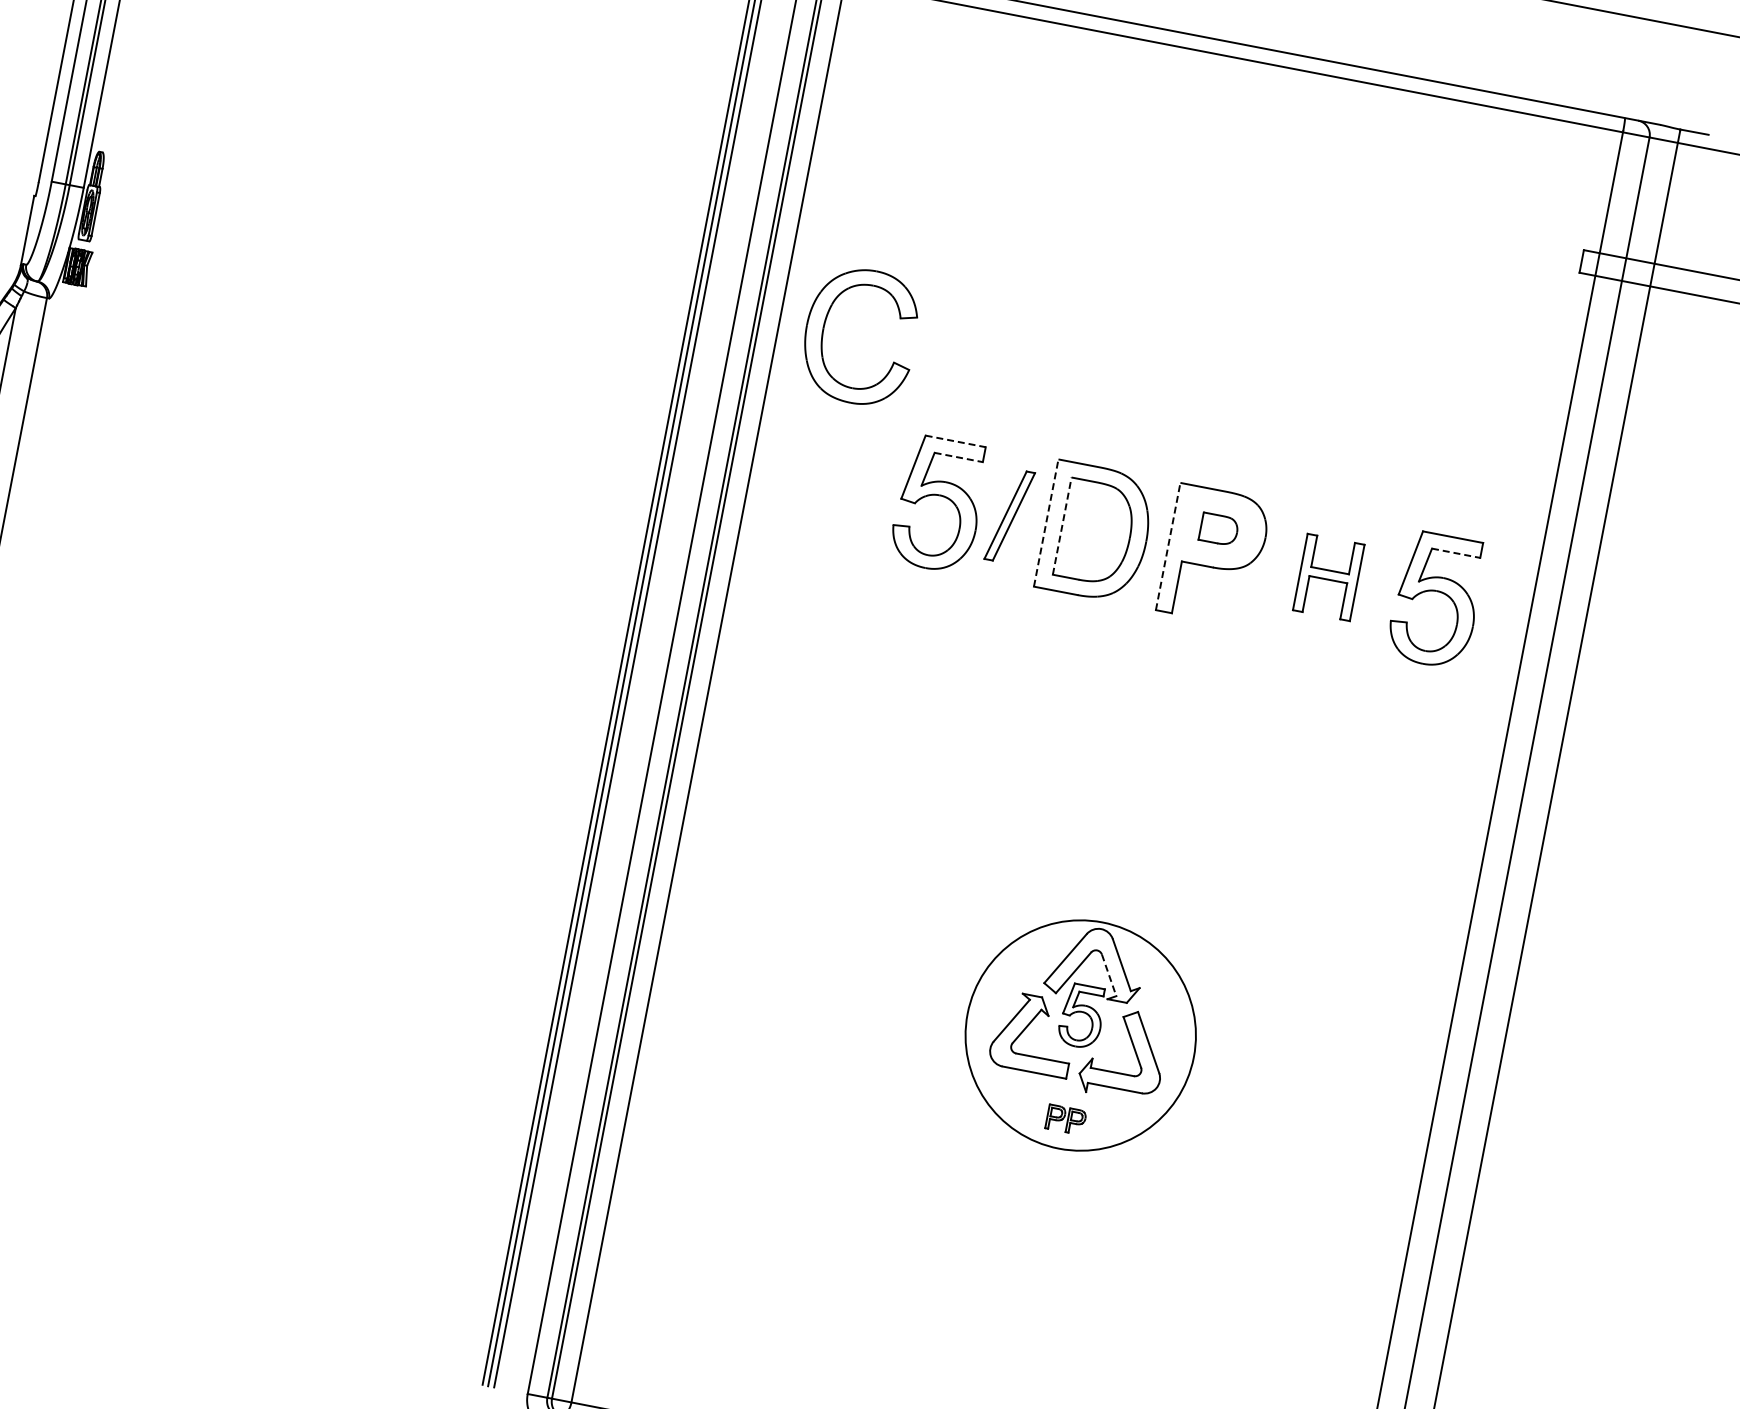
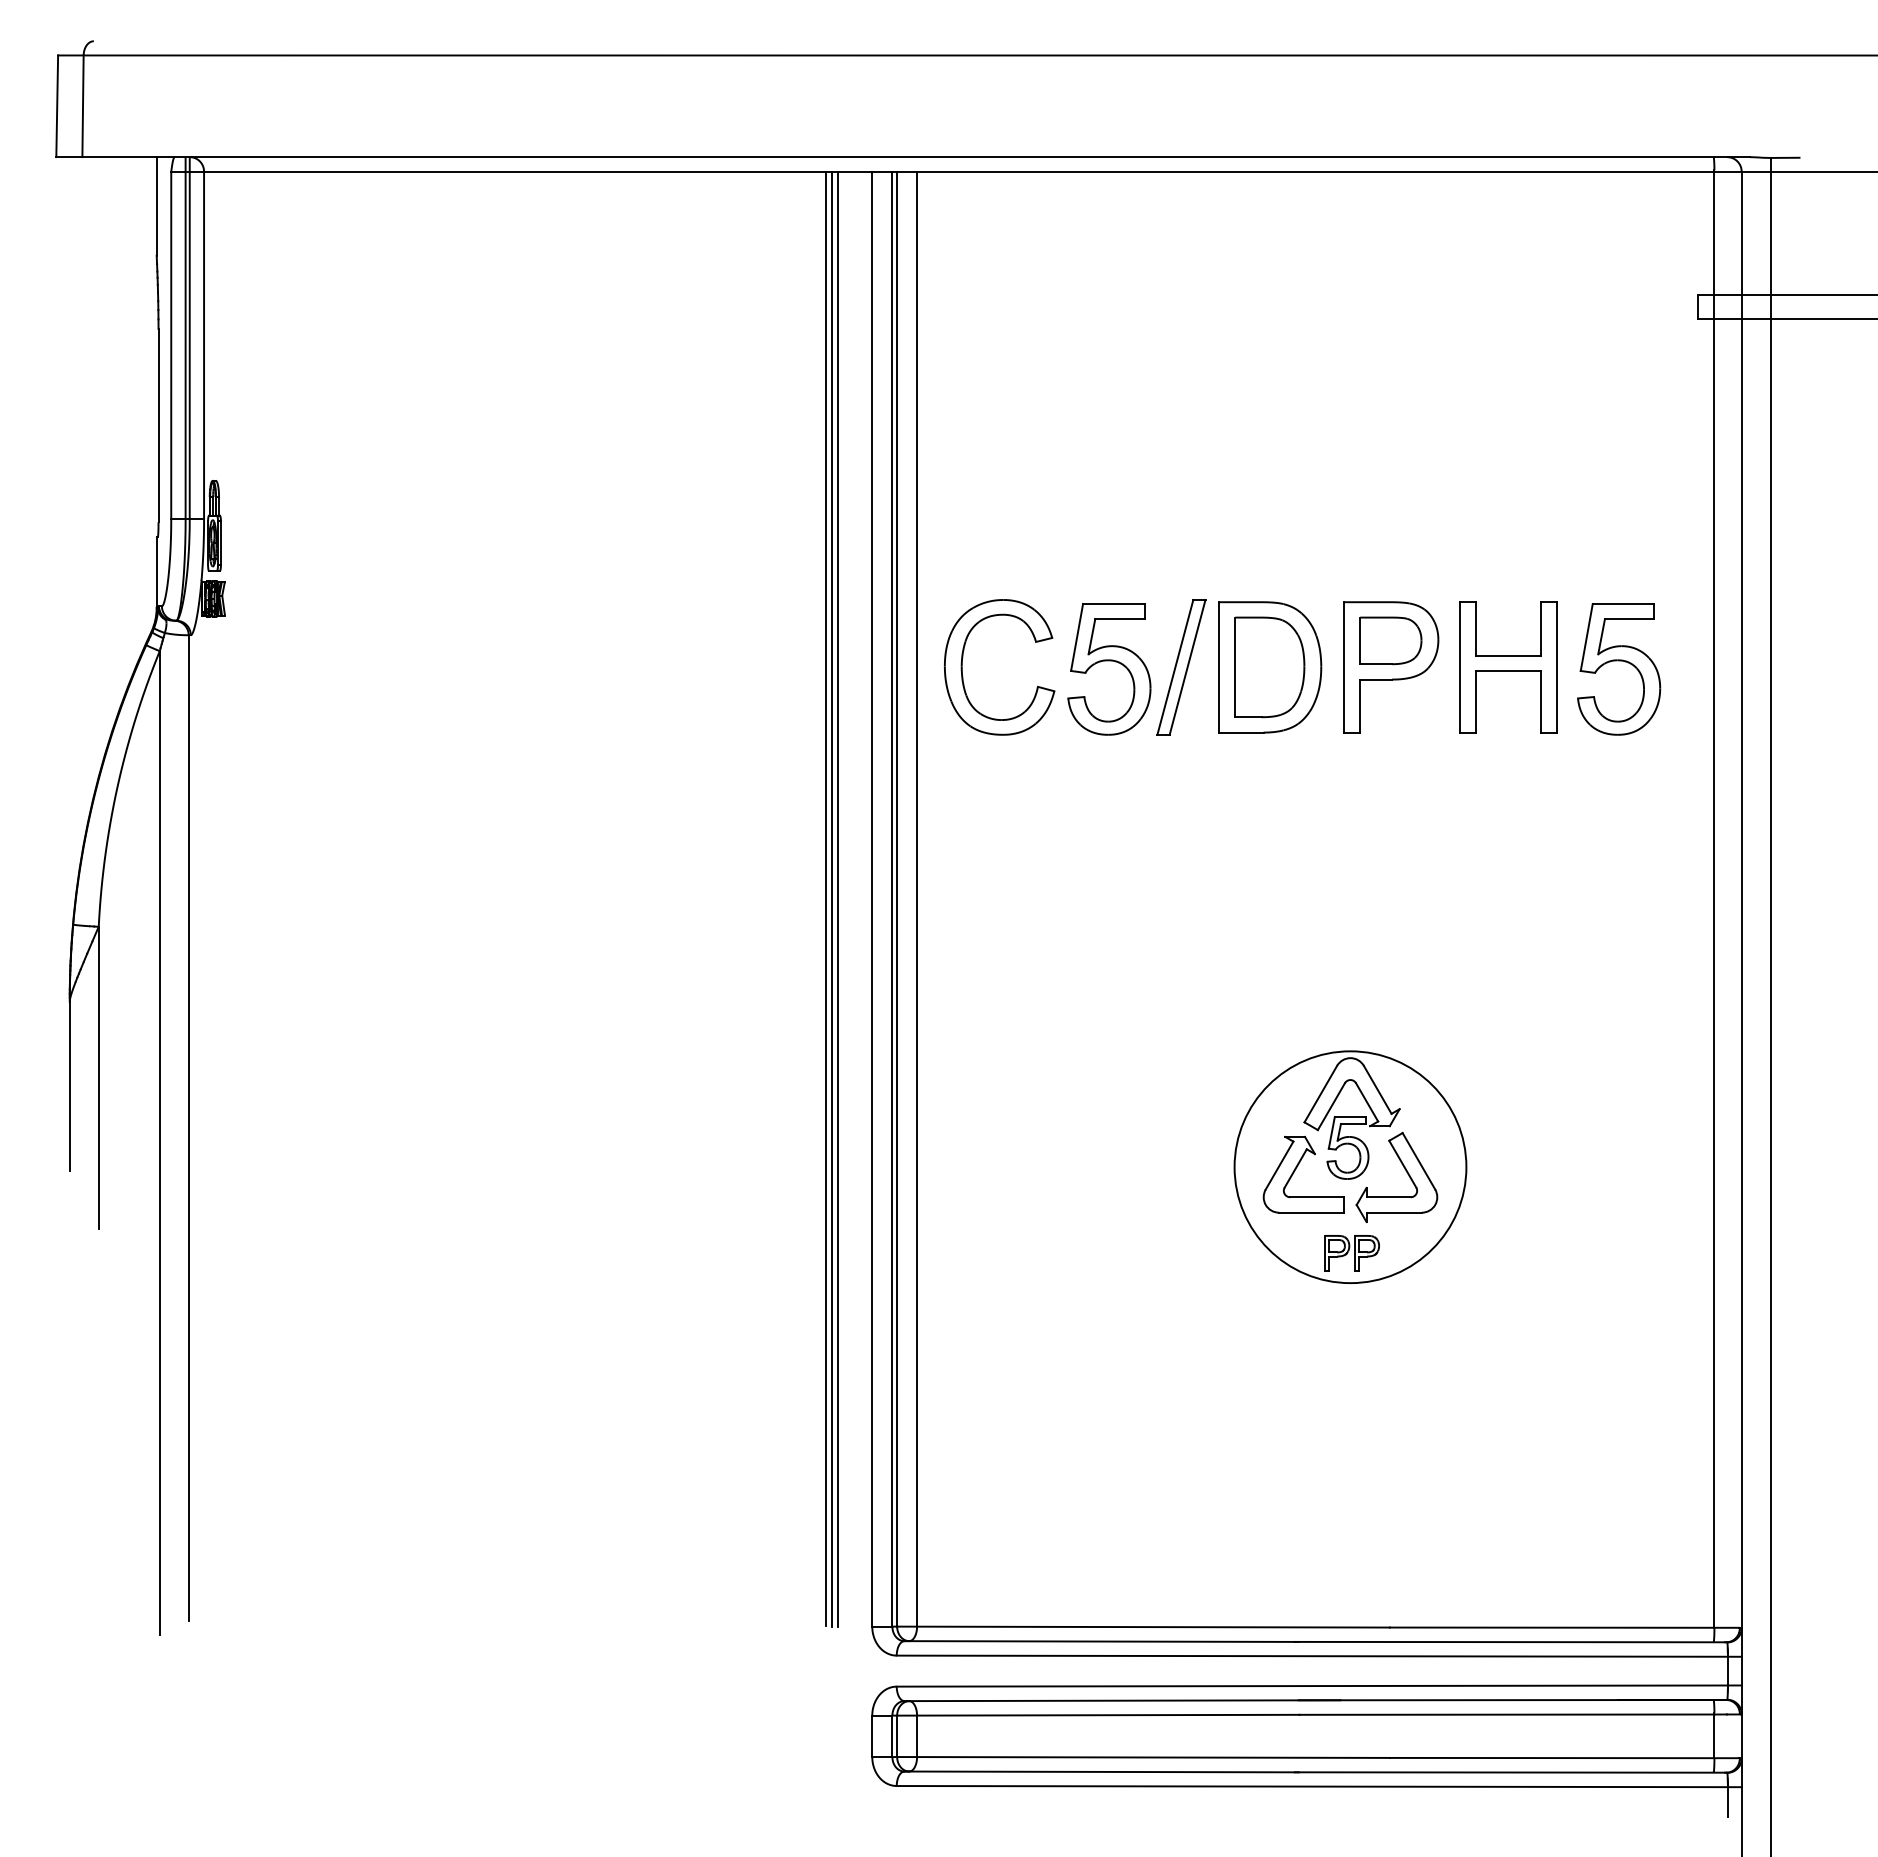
part: (824, 329) -> (962, 667), moved
line: (955, 440) -> (1113, 603), dashed -> solid
line: (958, 457) -> (1119, 619), dashed -> solid
part: (1009, 516) -> (1181, 667), size x1.43
line: (1046, 522) -> (1218, 666), dashed -> solid
line: (1062, 526) -> (1235, 667), dashed -> solid
part: (1218, 529) -> (1390, 640), size x1.67
line: (1168, 545) -> (1343, 666), dashed -> solid
line: (1455, 553) -> (1629, 619), dashed -> solid
part: (1328, 577) -> (1508, 667), size x1.67
line: (1109, 975) -> (1367, 1102), dashed -> solid
part: (1065, 1119) -> (1351, 1253), size x1.43

